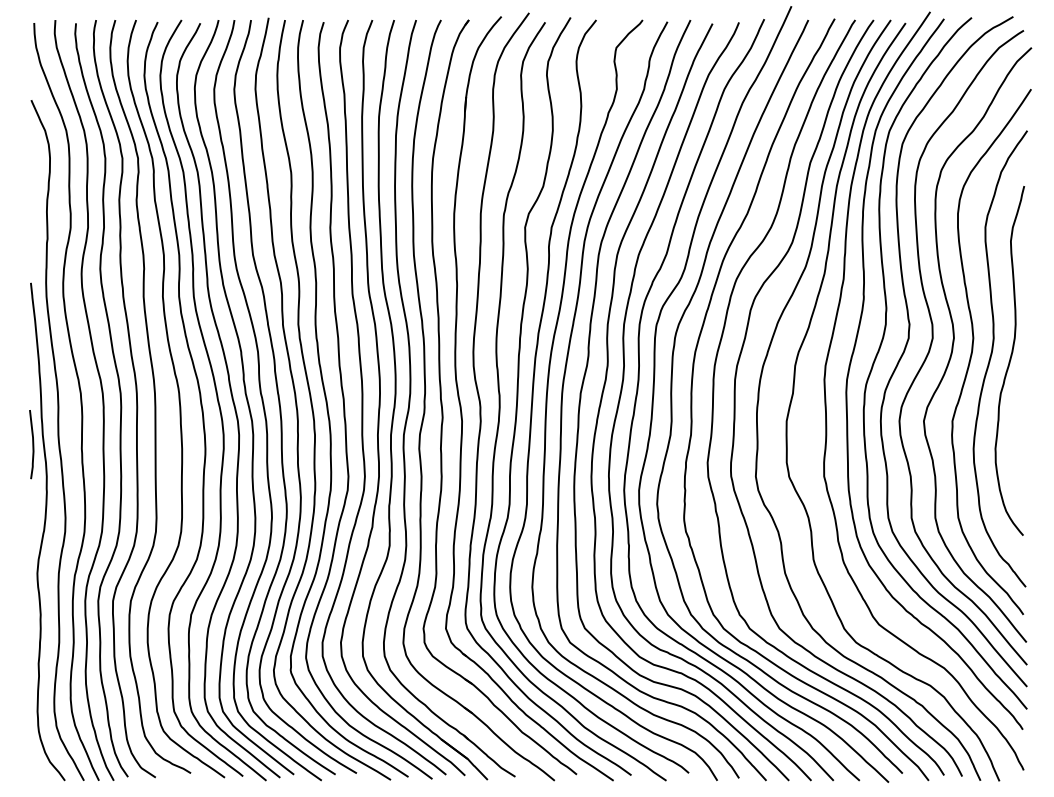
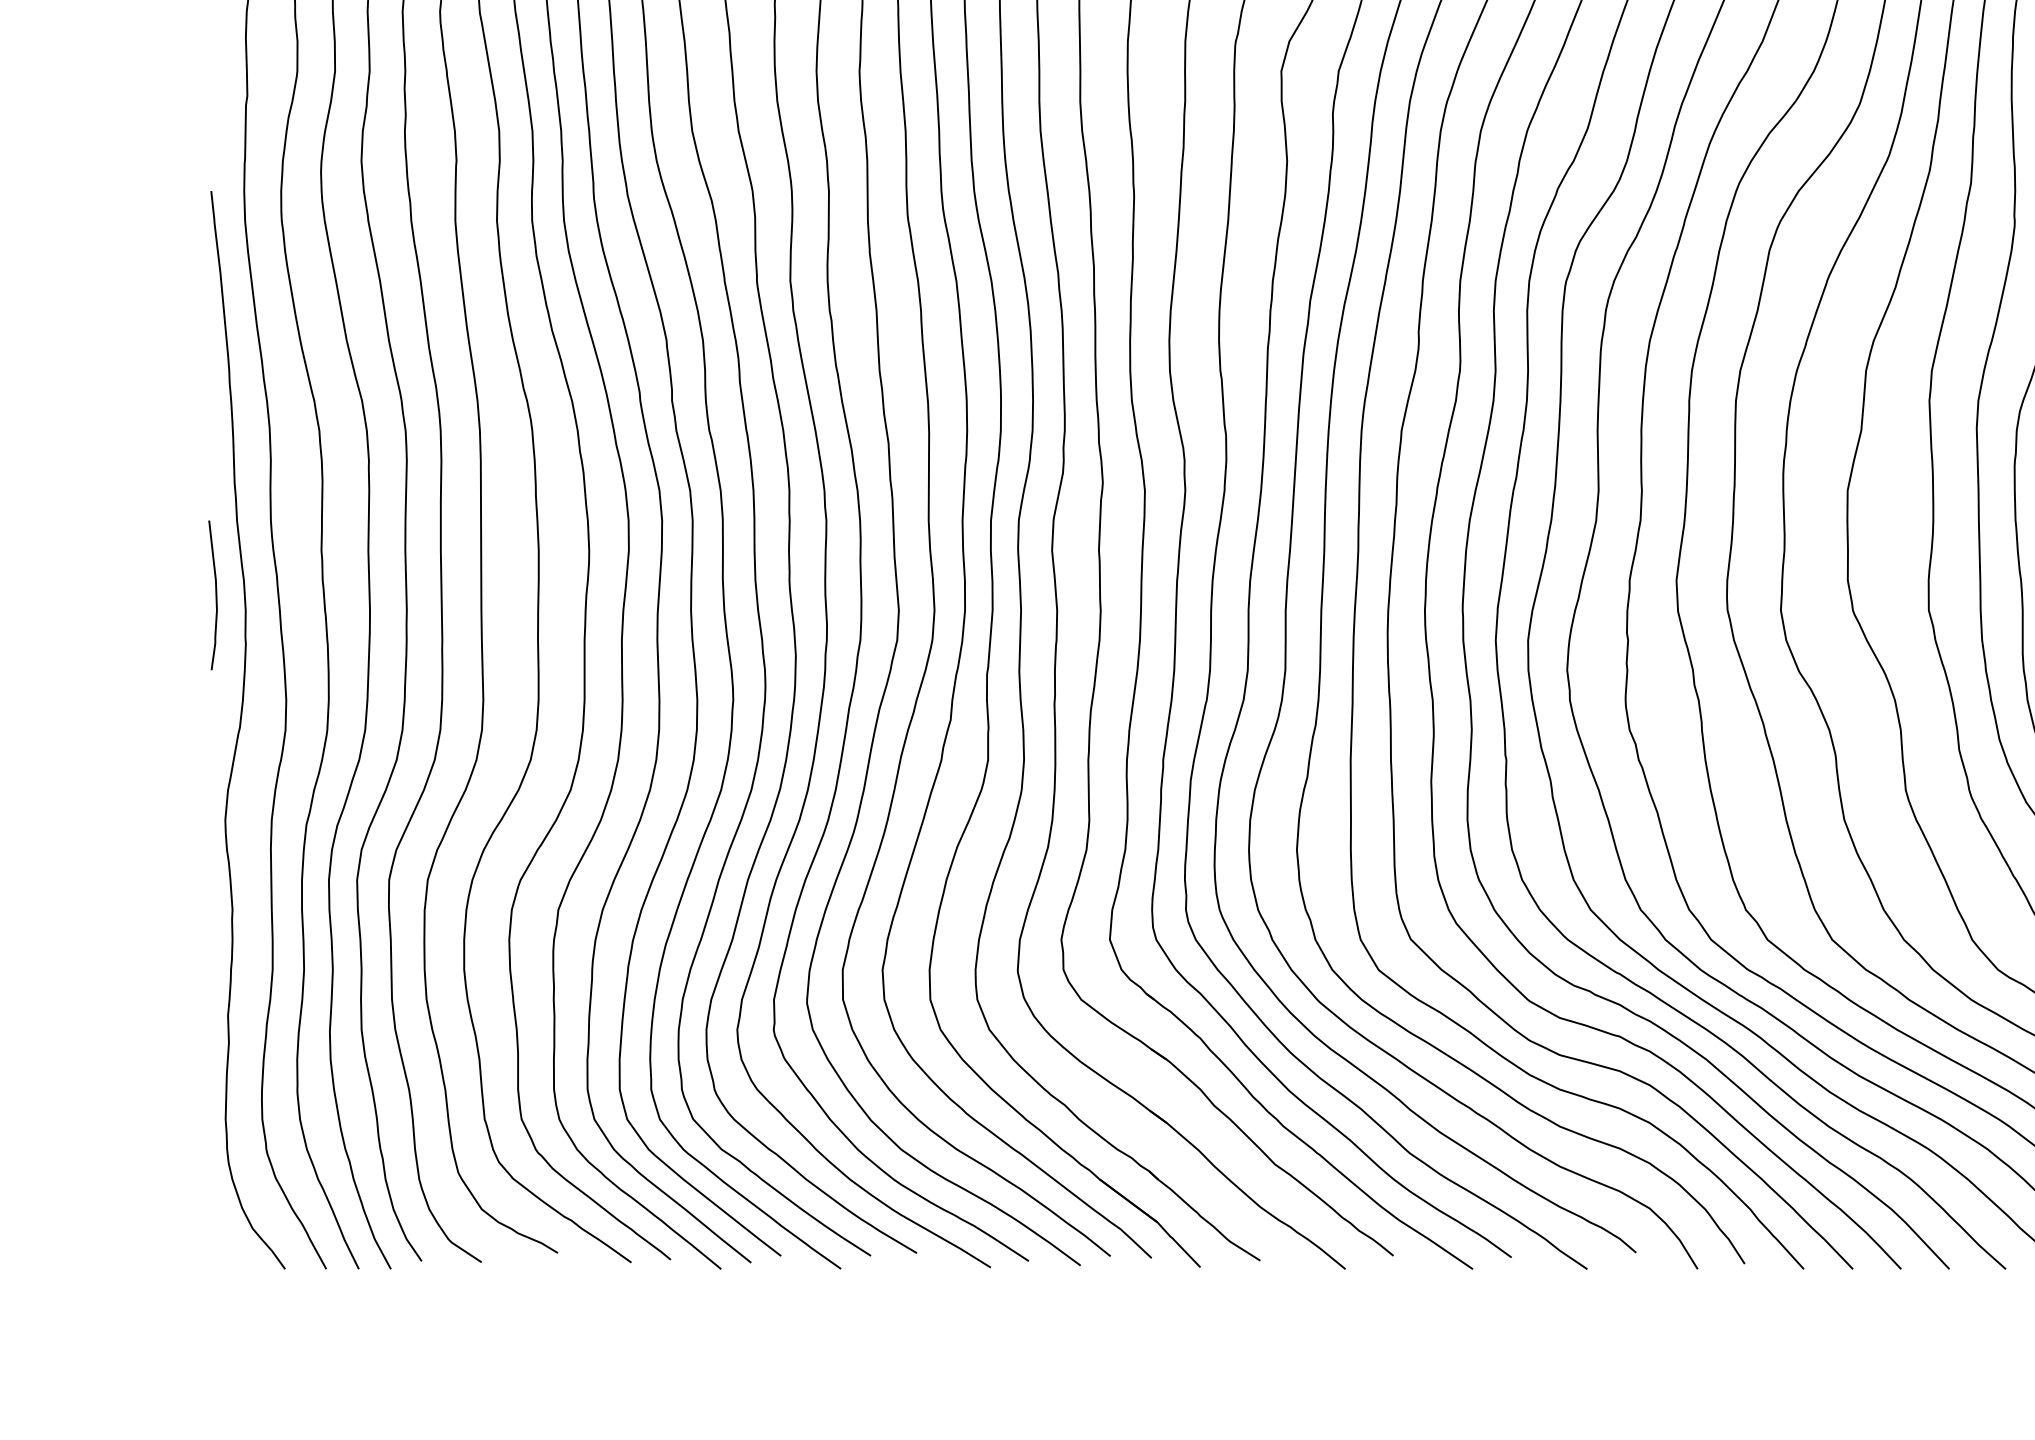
curve: (32, 444) -> (214, 595), moved

